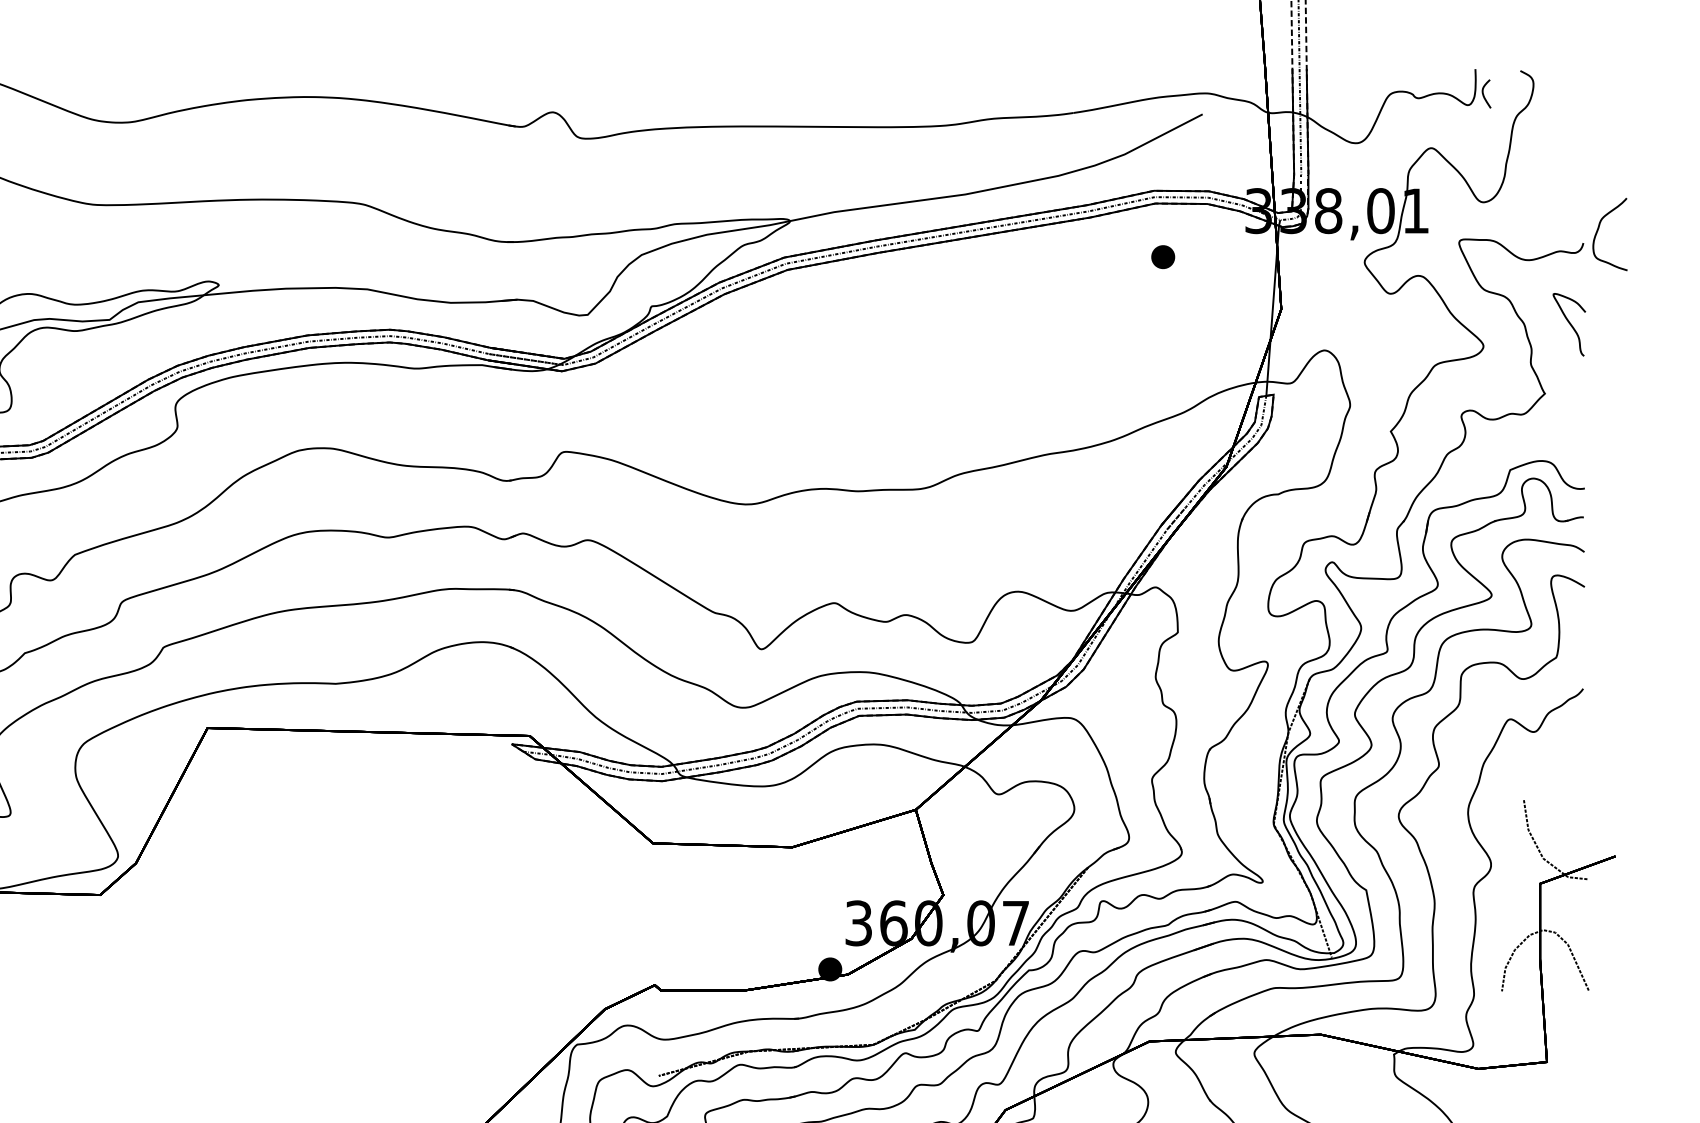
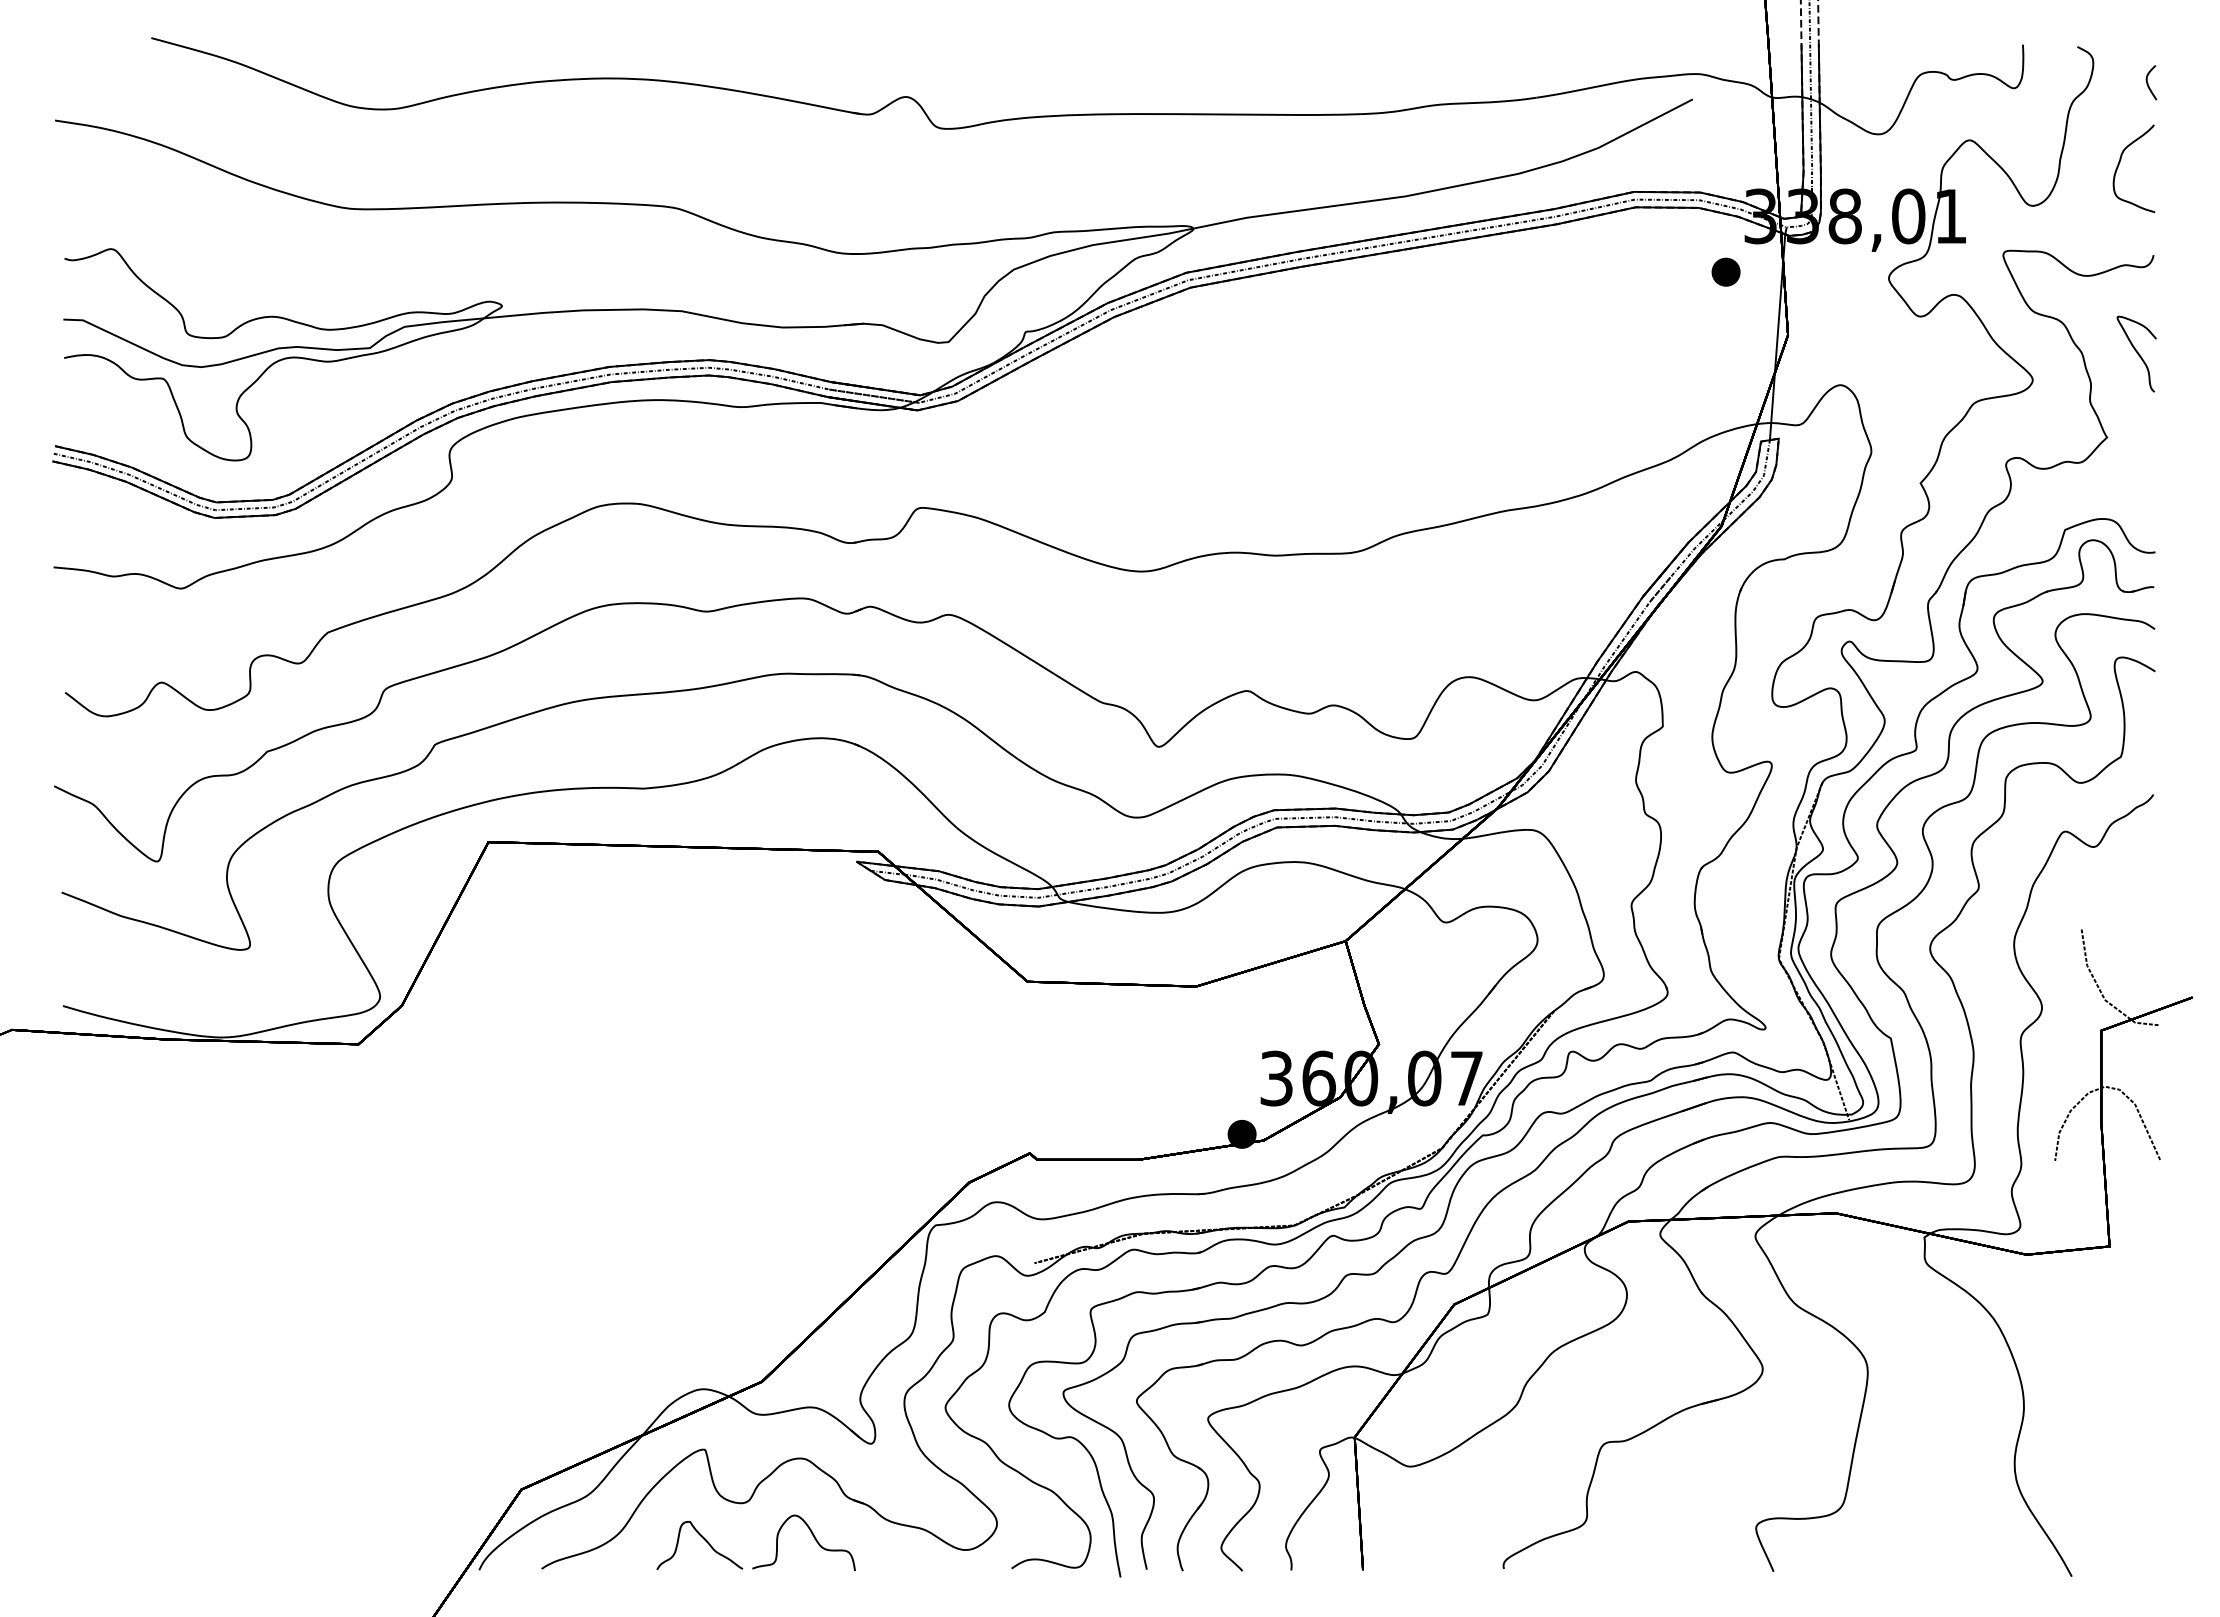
curve: (1484, 94) -> (2148, 83), moved
curve: (1598, 229) -> (2120, 162), moved
part: (1162, 256) -> (1725, 271), moved

